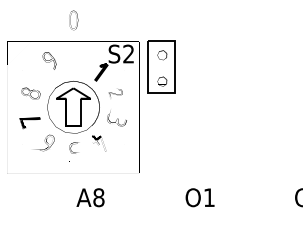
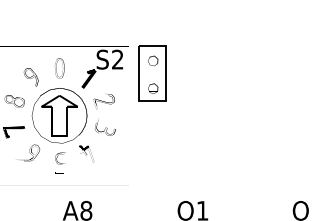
part: (73, 20) -> (59, 68), moved
part: (49, 60) -> (31, 76), moved
part: (115, 93) -> (103, 101), size x1.43

